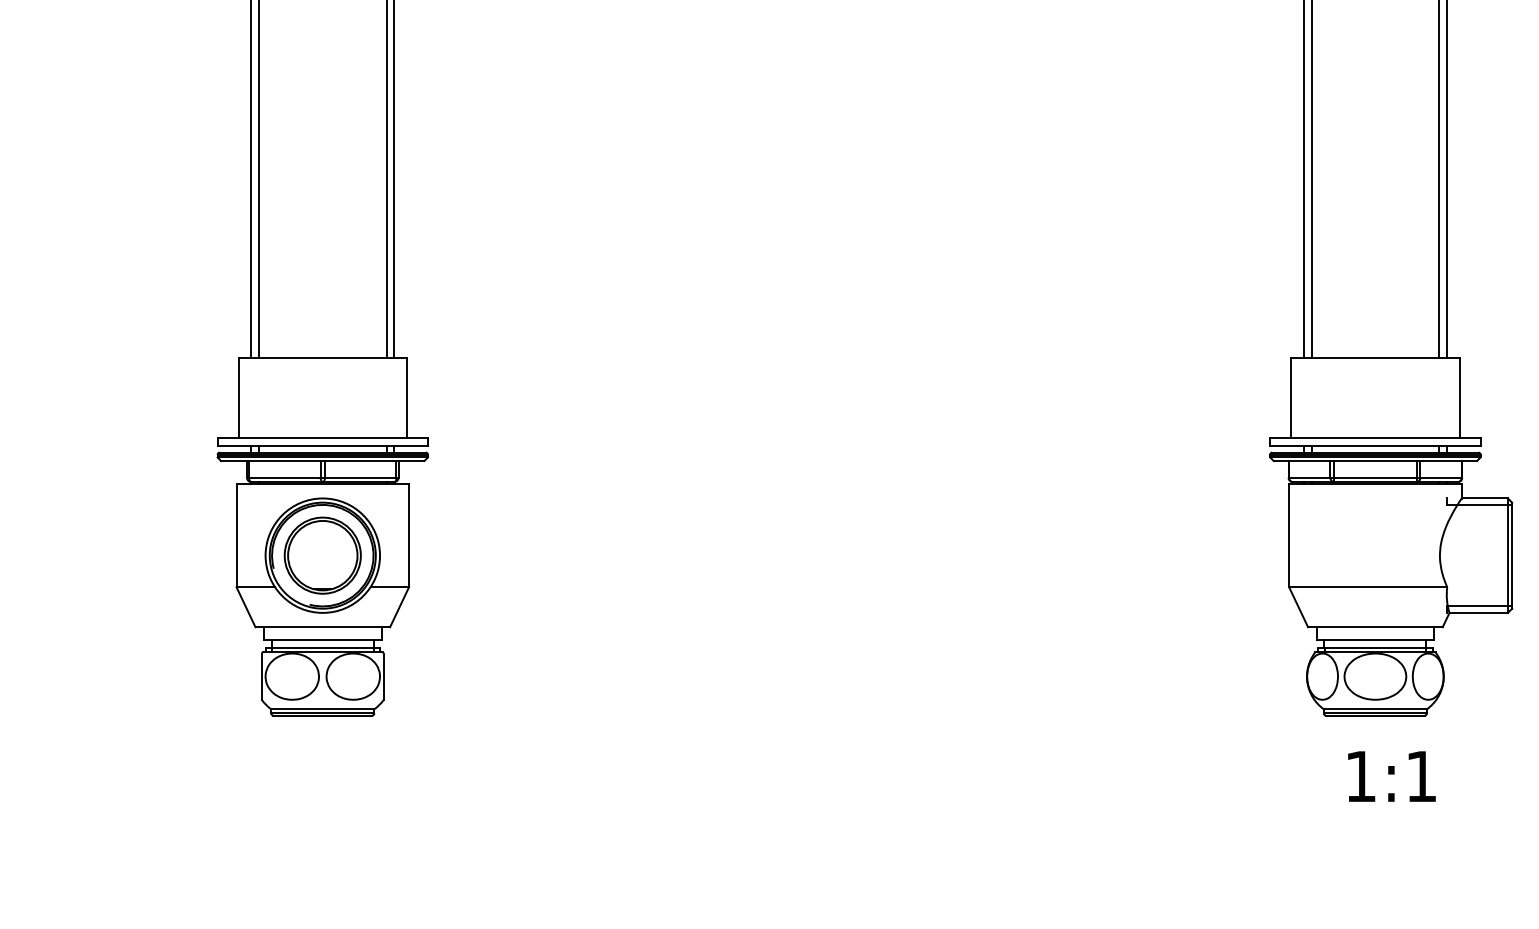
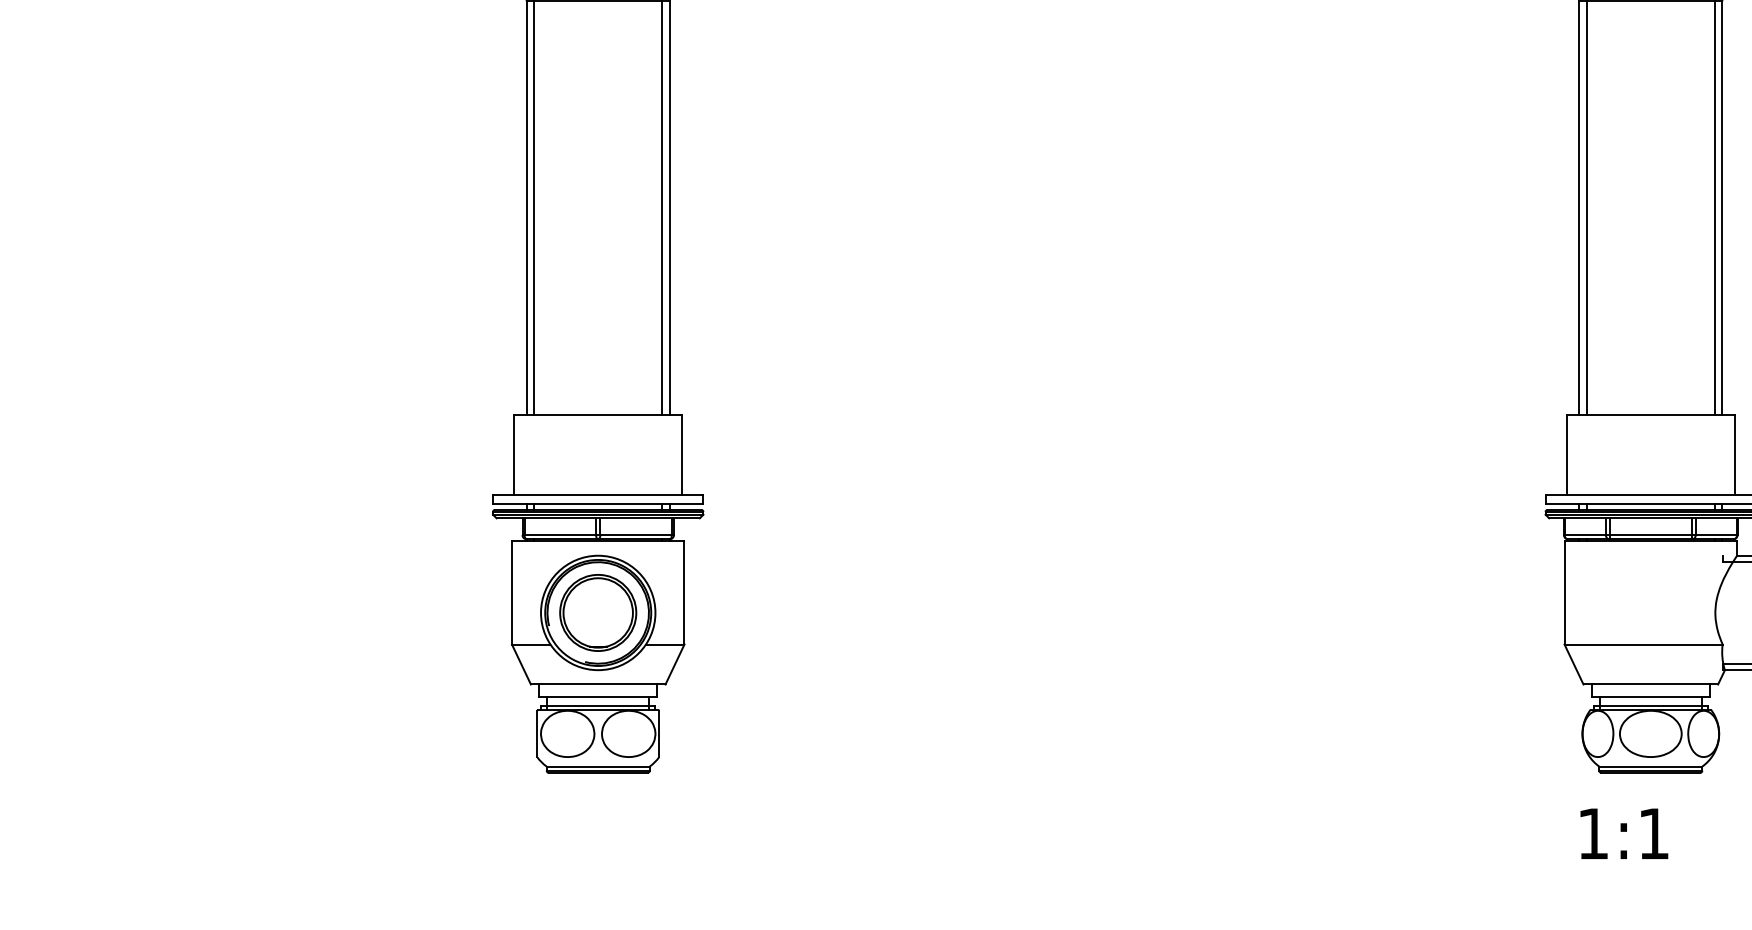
text: (1392, 776) -> (1624, 833), moved

